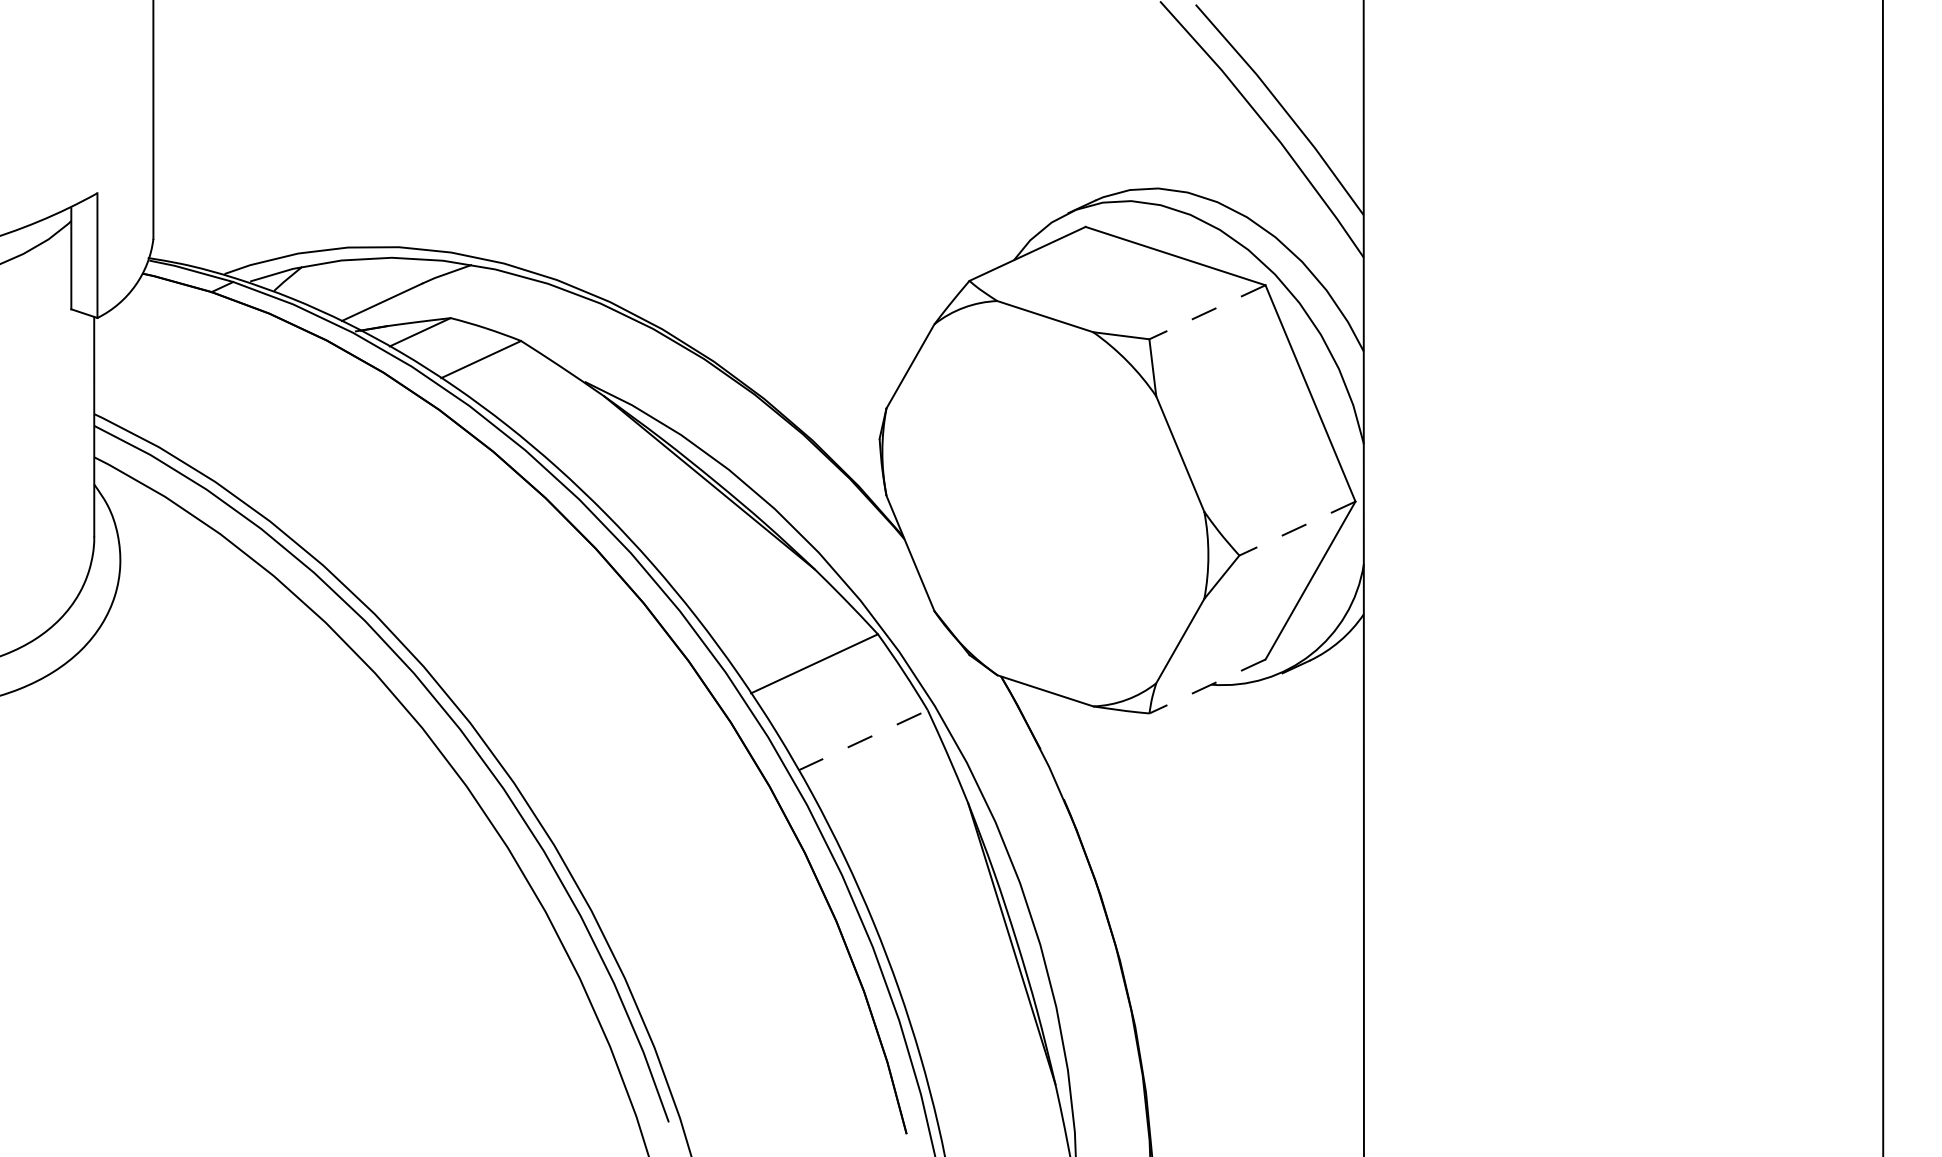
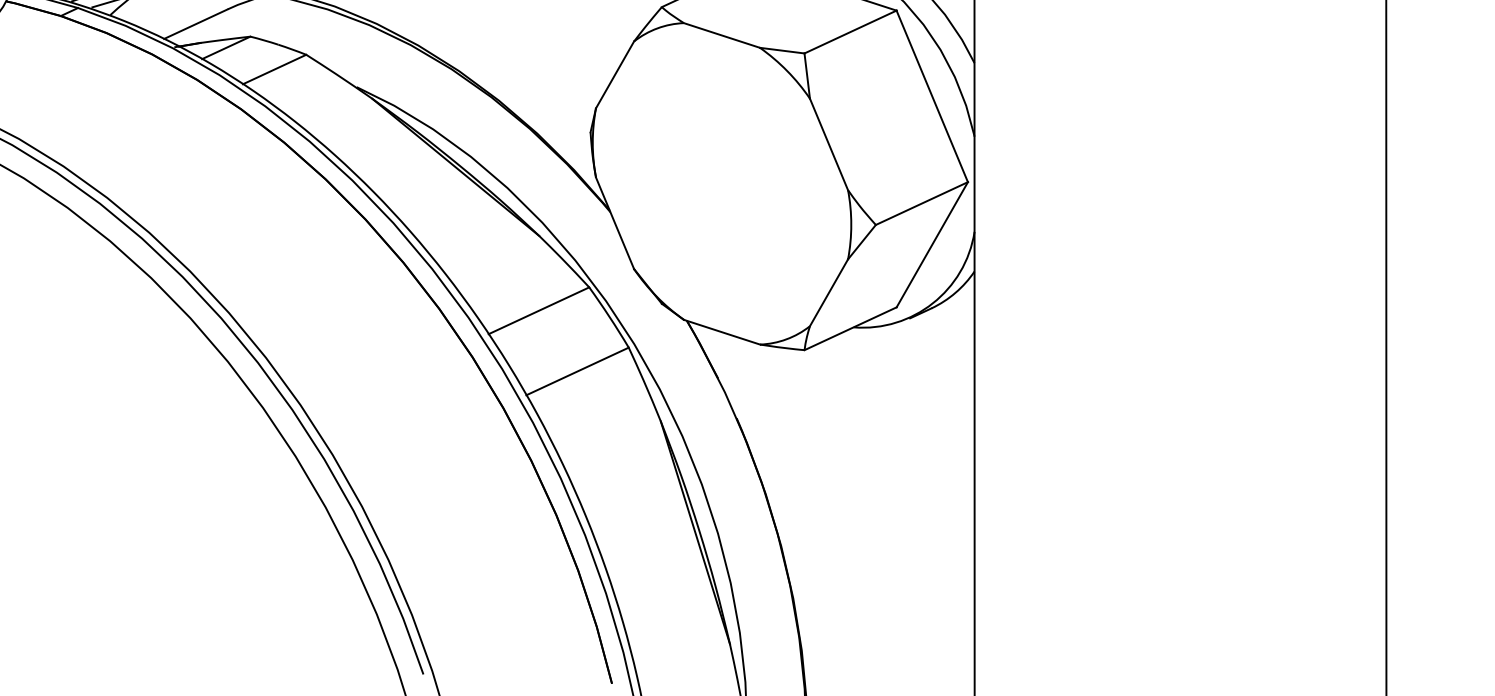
line: (1207, 312) -> (850, 32), dashed -> solid
line: (1296, 528) -> (921, 203), dashed -> solid
line: (1207, 686) -> (850, 328), dashed -> solid
line: (863, 740) -> (577, 371), dashed -> solid

